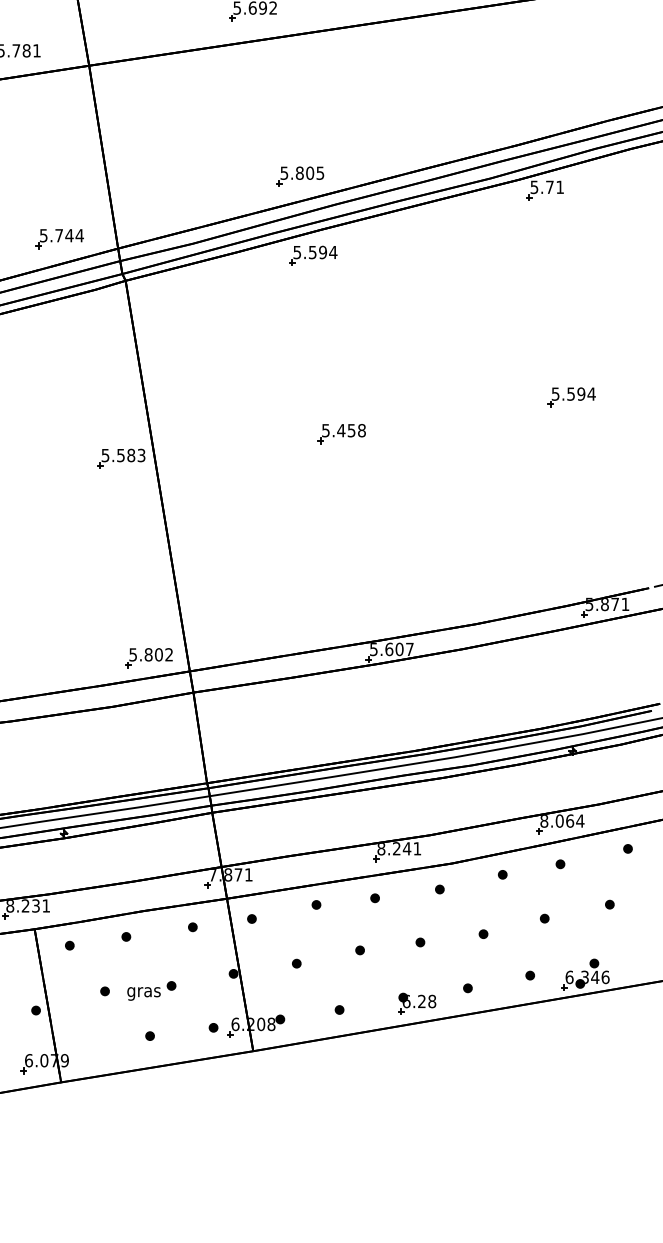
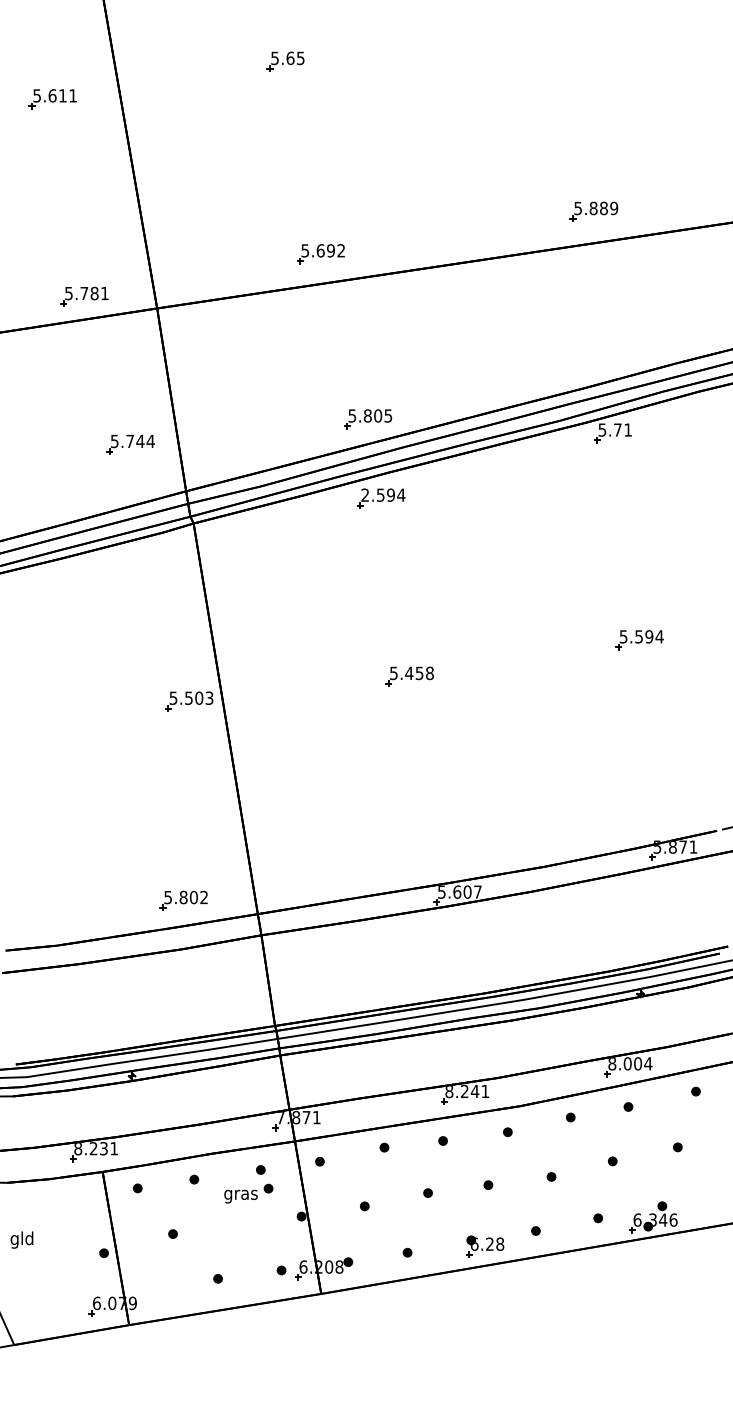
part: (59, 238) -> (130, 444), moved
text: (296, 251) -> (364, 494), 5.594 -> 2.594
text: (131, 454) -> (199, 697), 5.583 -> 5.503
part: (148, 657) -> (183, 900), moved
text: (570, 820) -> (638, 1063), 8.064 -> 8.004
part: (151, 990) -> (248, 1193), moved

